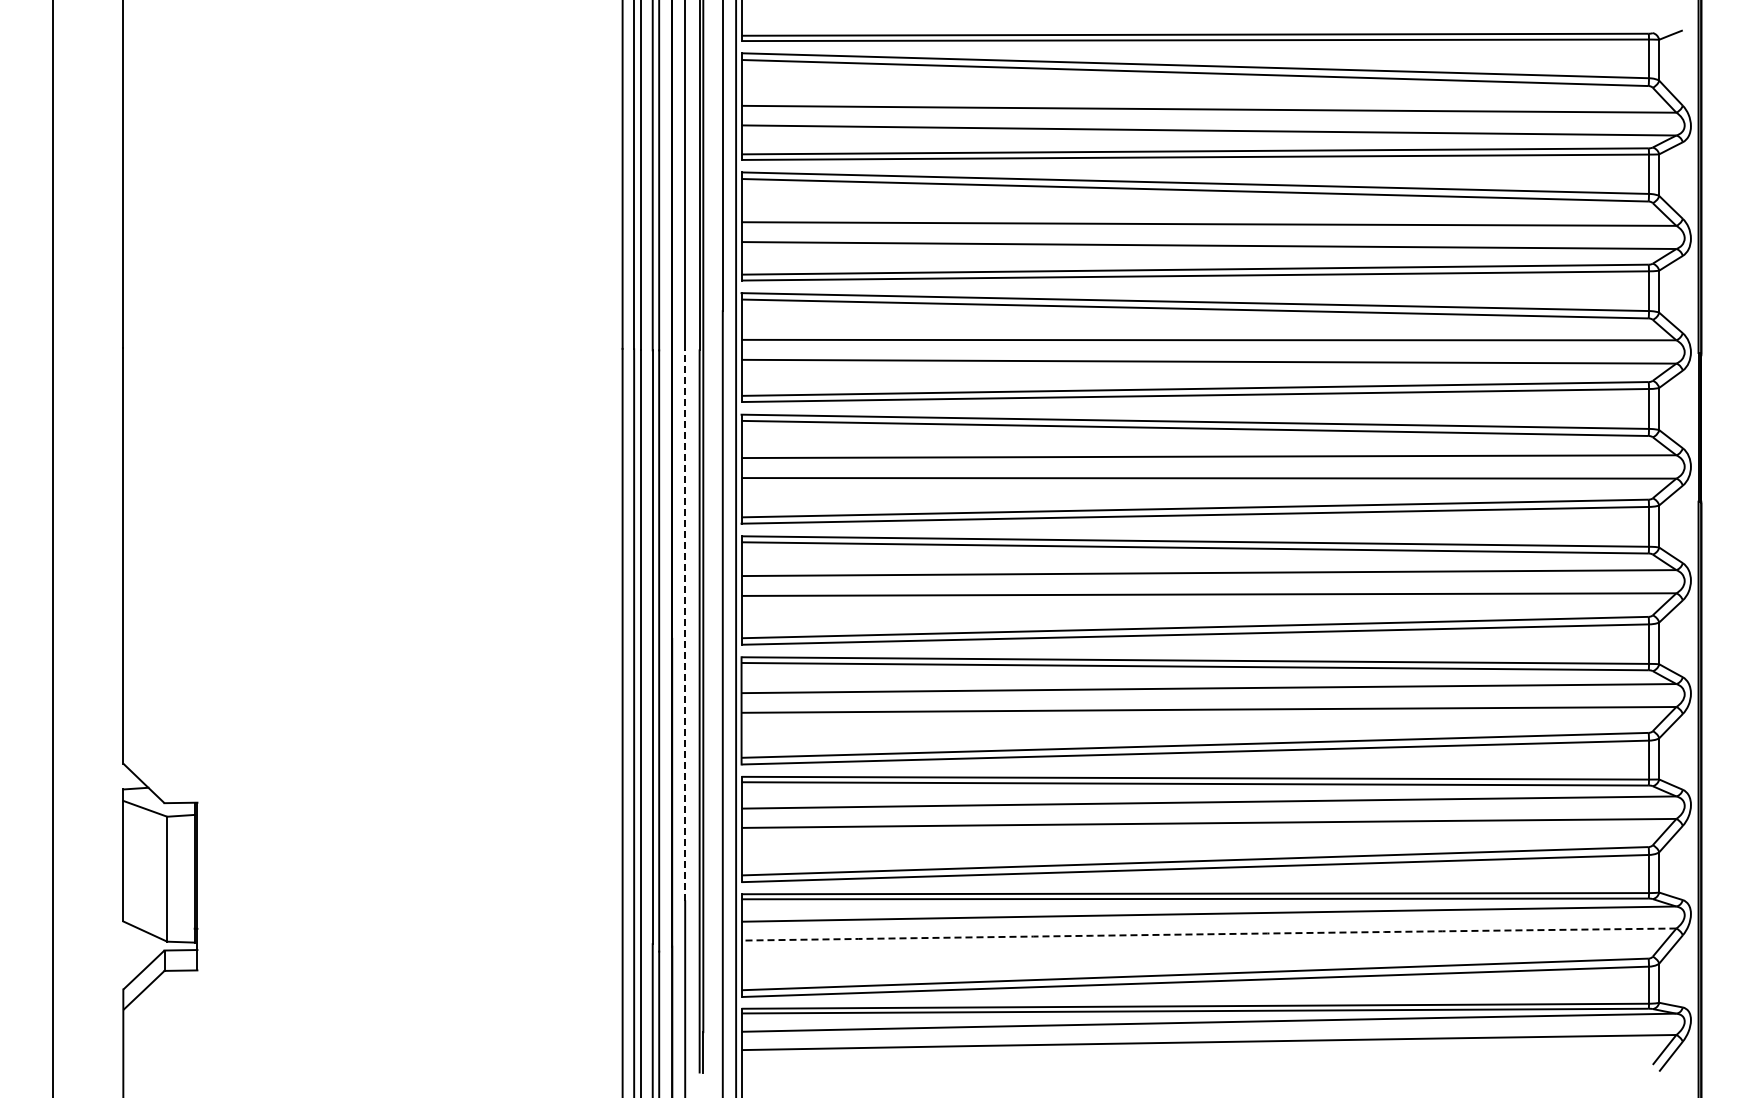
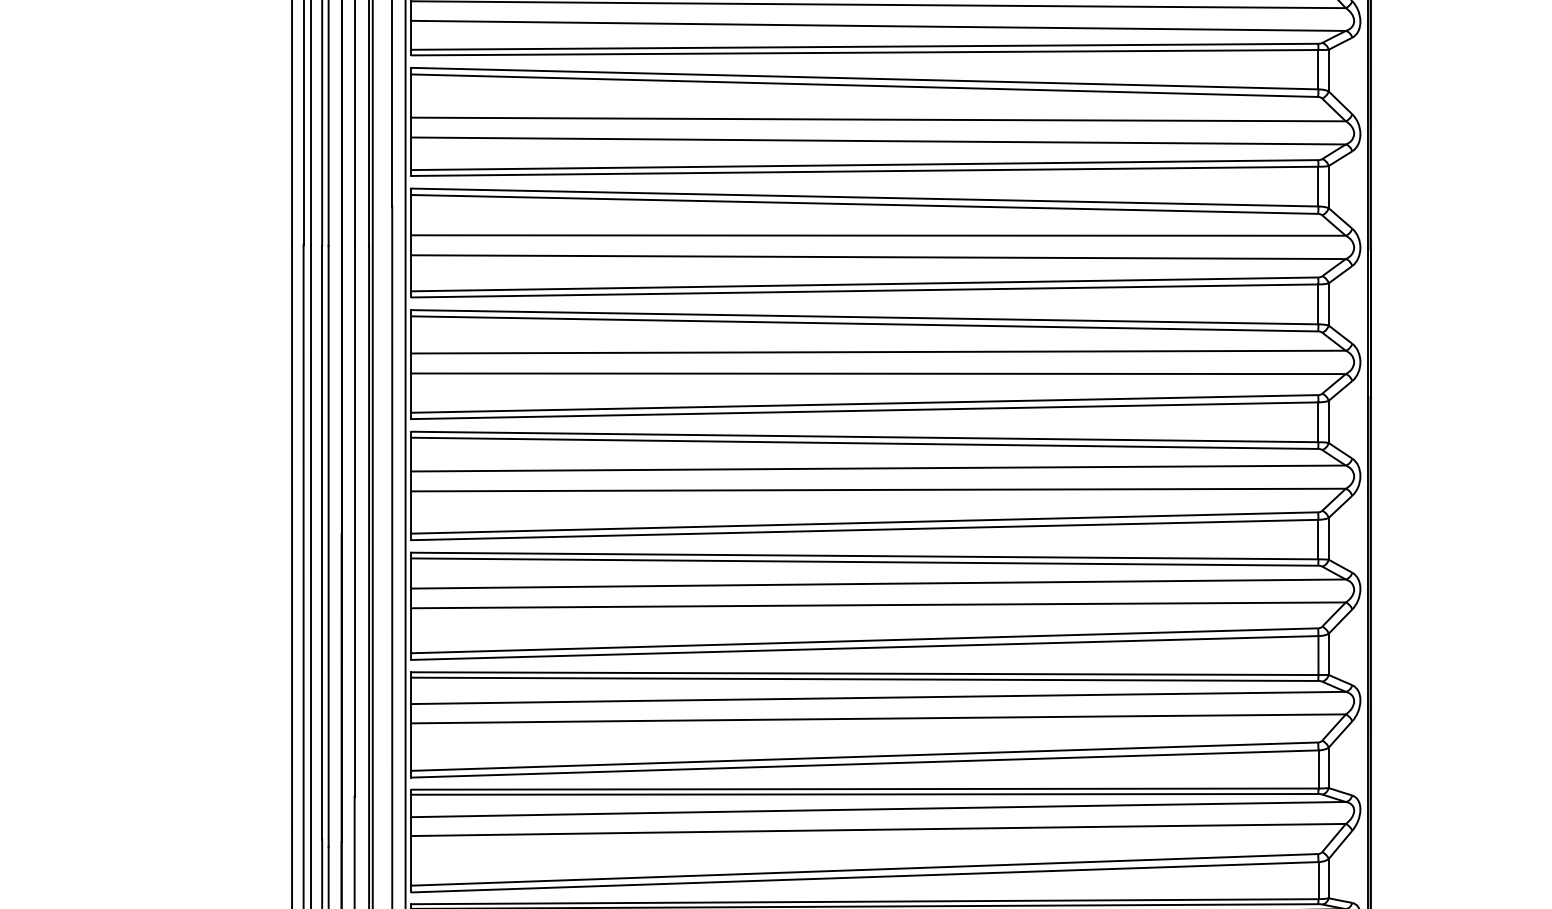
line: (685, 625) -> (354, 520), dashed -> solid
arc: (1209, 934) -> (878, 829), dashed -> solid

